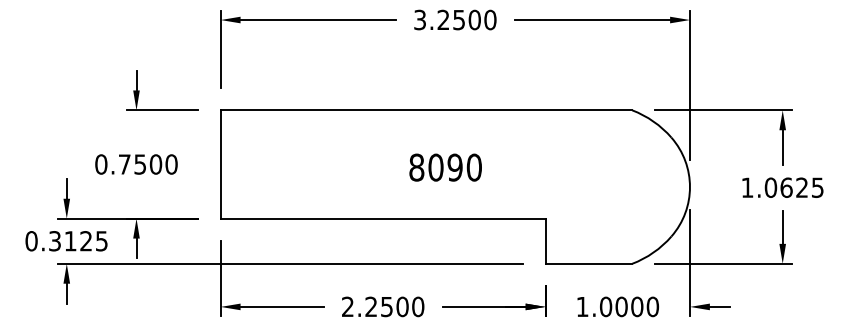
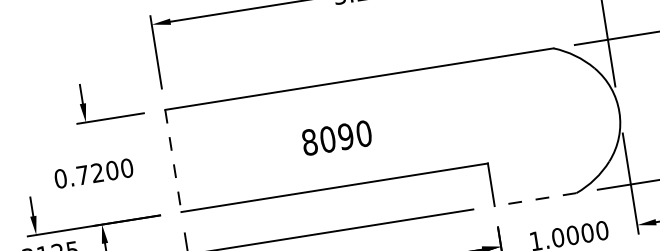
text: (139, 164) -> (96, 173), 0.7500 -> 0.7200
line: (220, 165) -> (173, 161), solid -> dashed
text: (445, 167) -> (336, 137), moved
line: (588, 263) -> (535, 199), solid -> dashed

